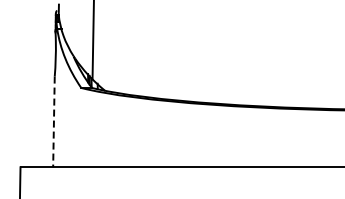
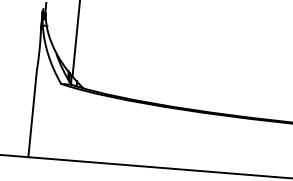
line: (53, 122) -> (32, 114), dashed -> solid

